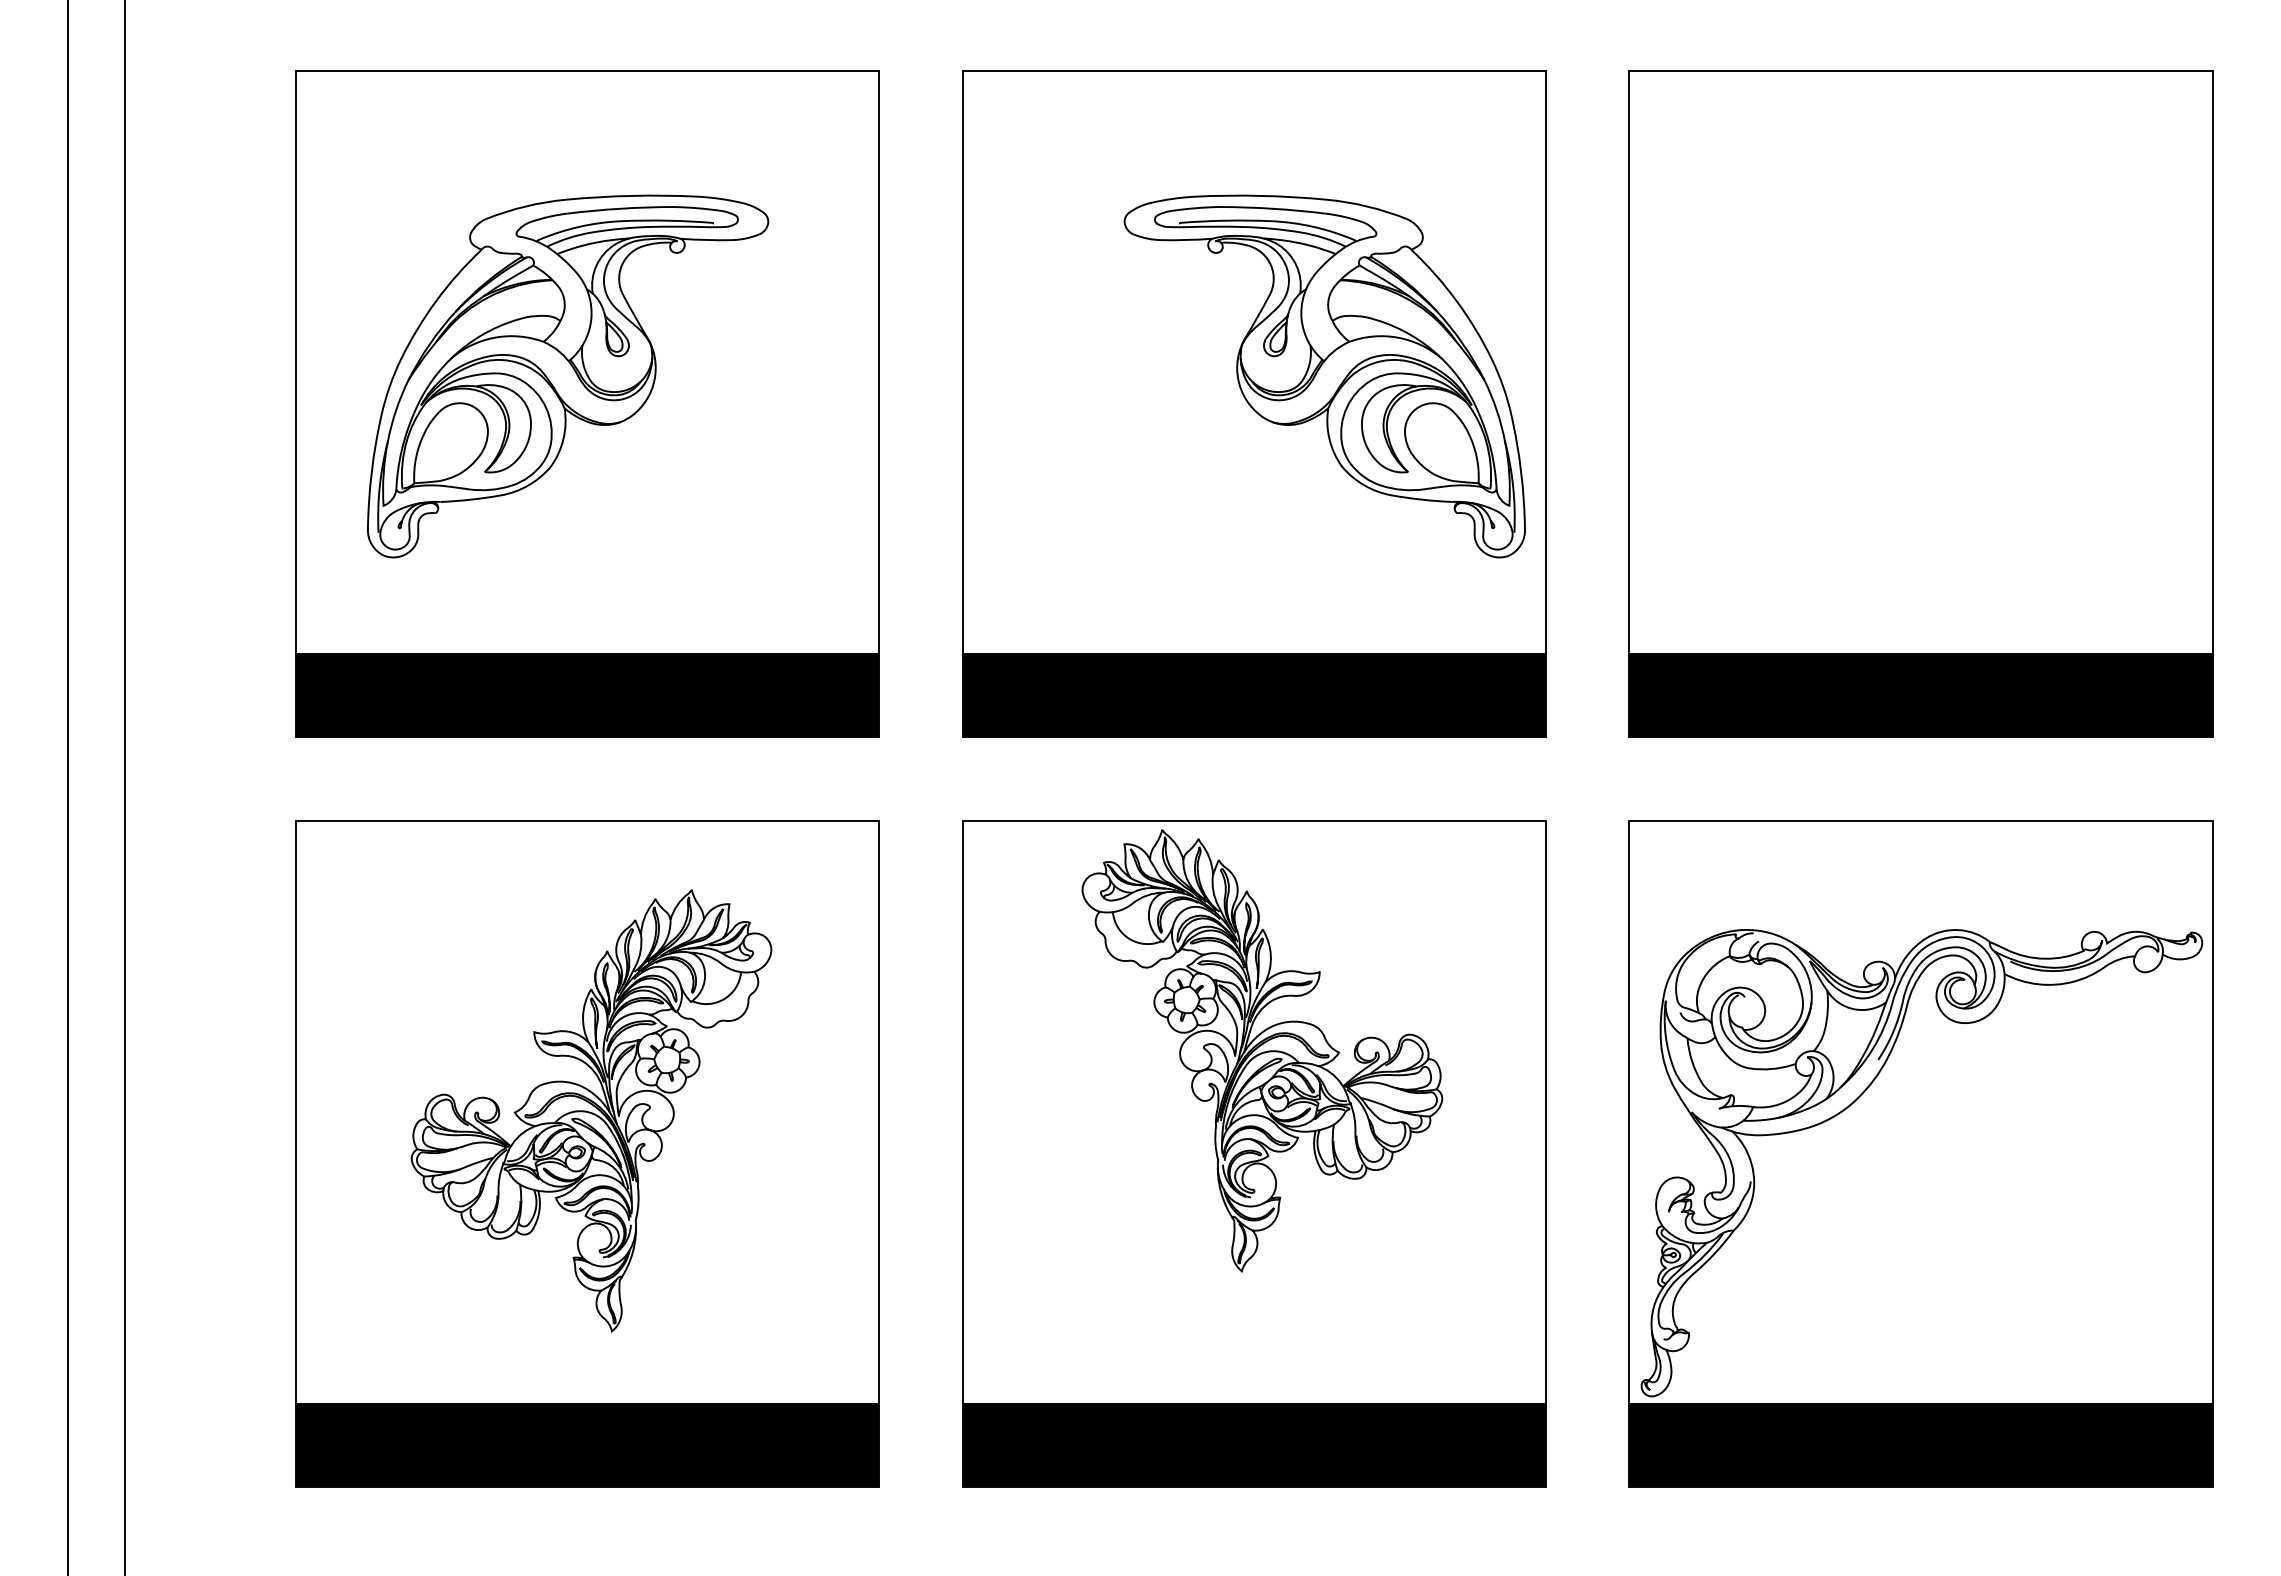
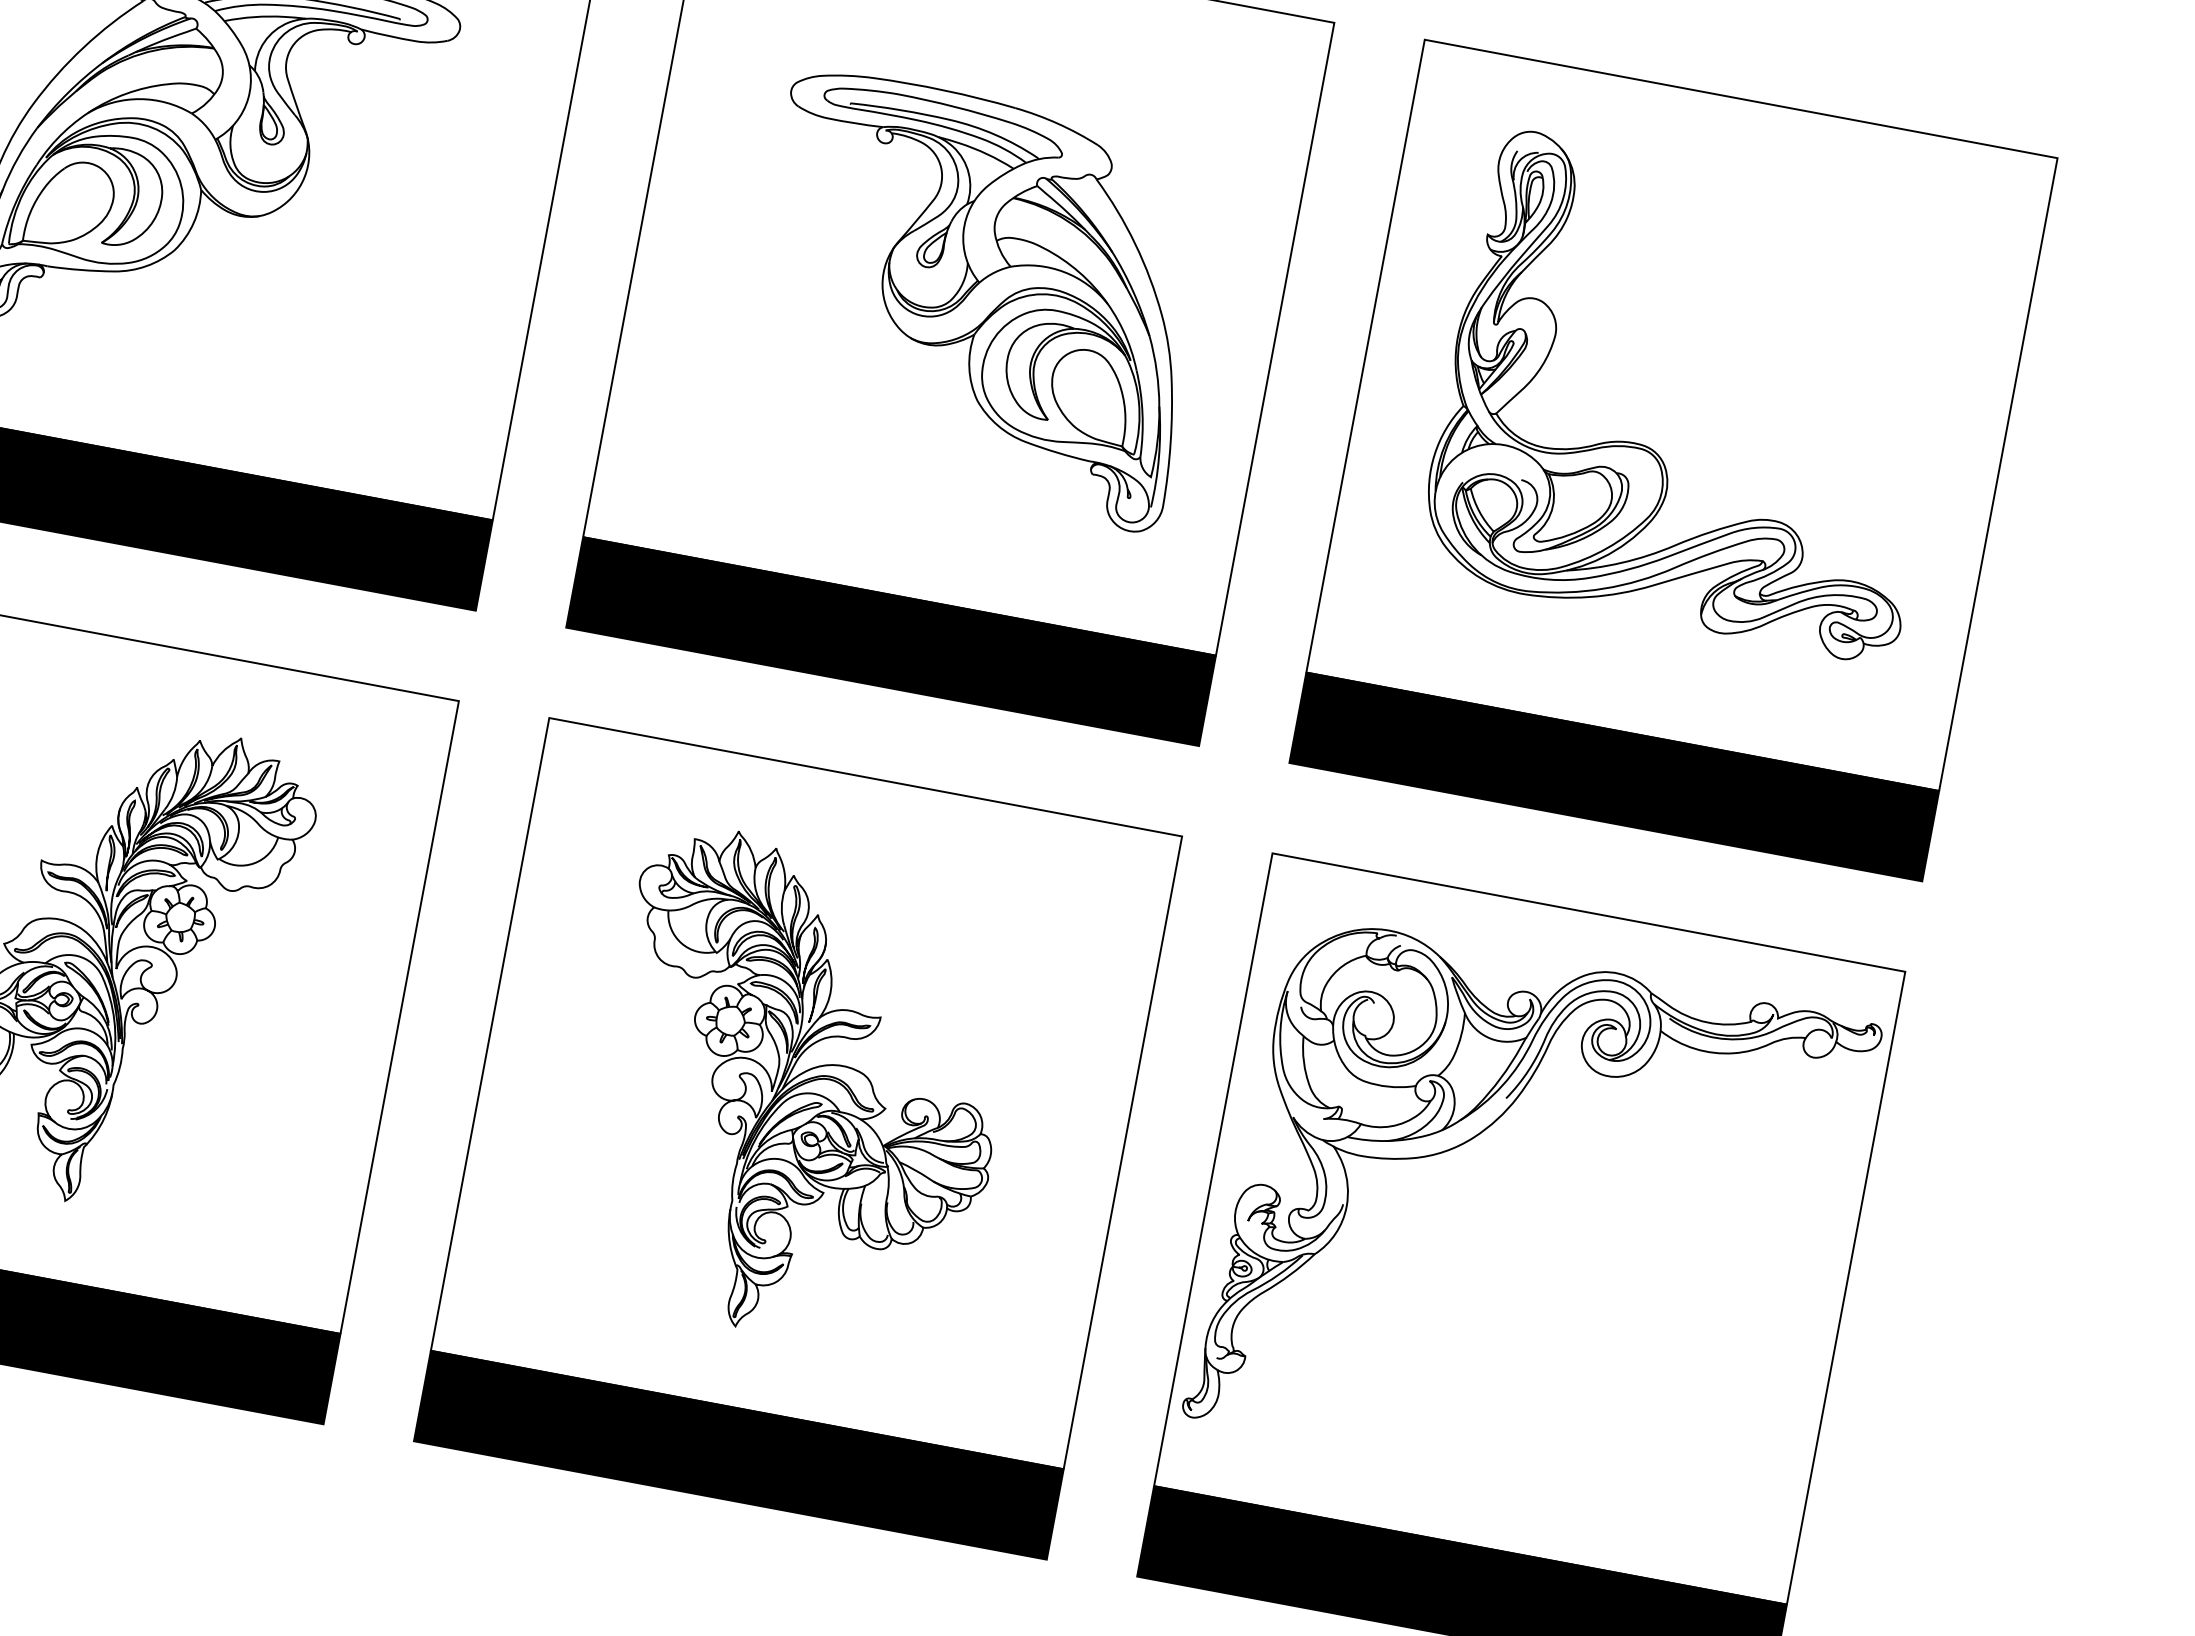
part: (1324, 376) -> (976, 299), moved
part: (1901, 397) -> (1653, 449), added
part: (1262, 1050) -> (802, 1090), moved
part: (1858, 1099) -> (1476, 1137), moved

